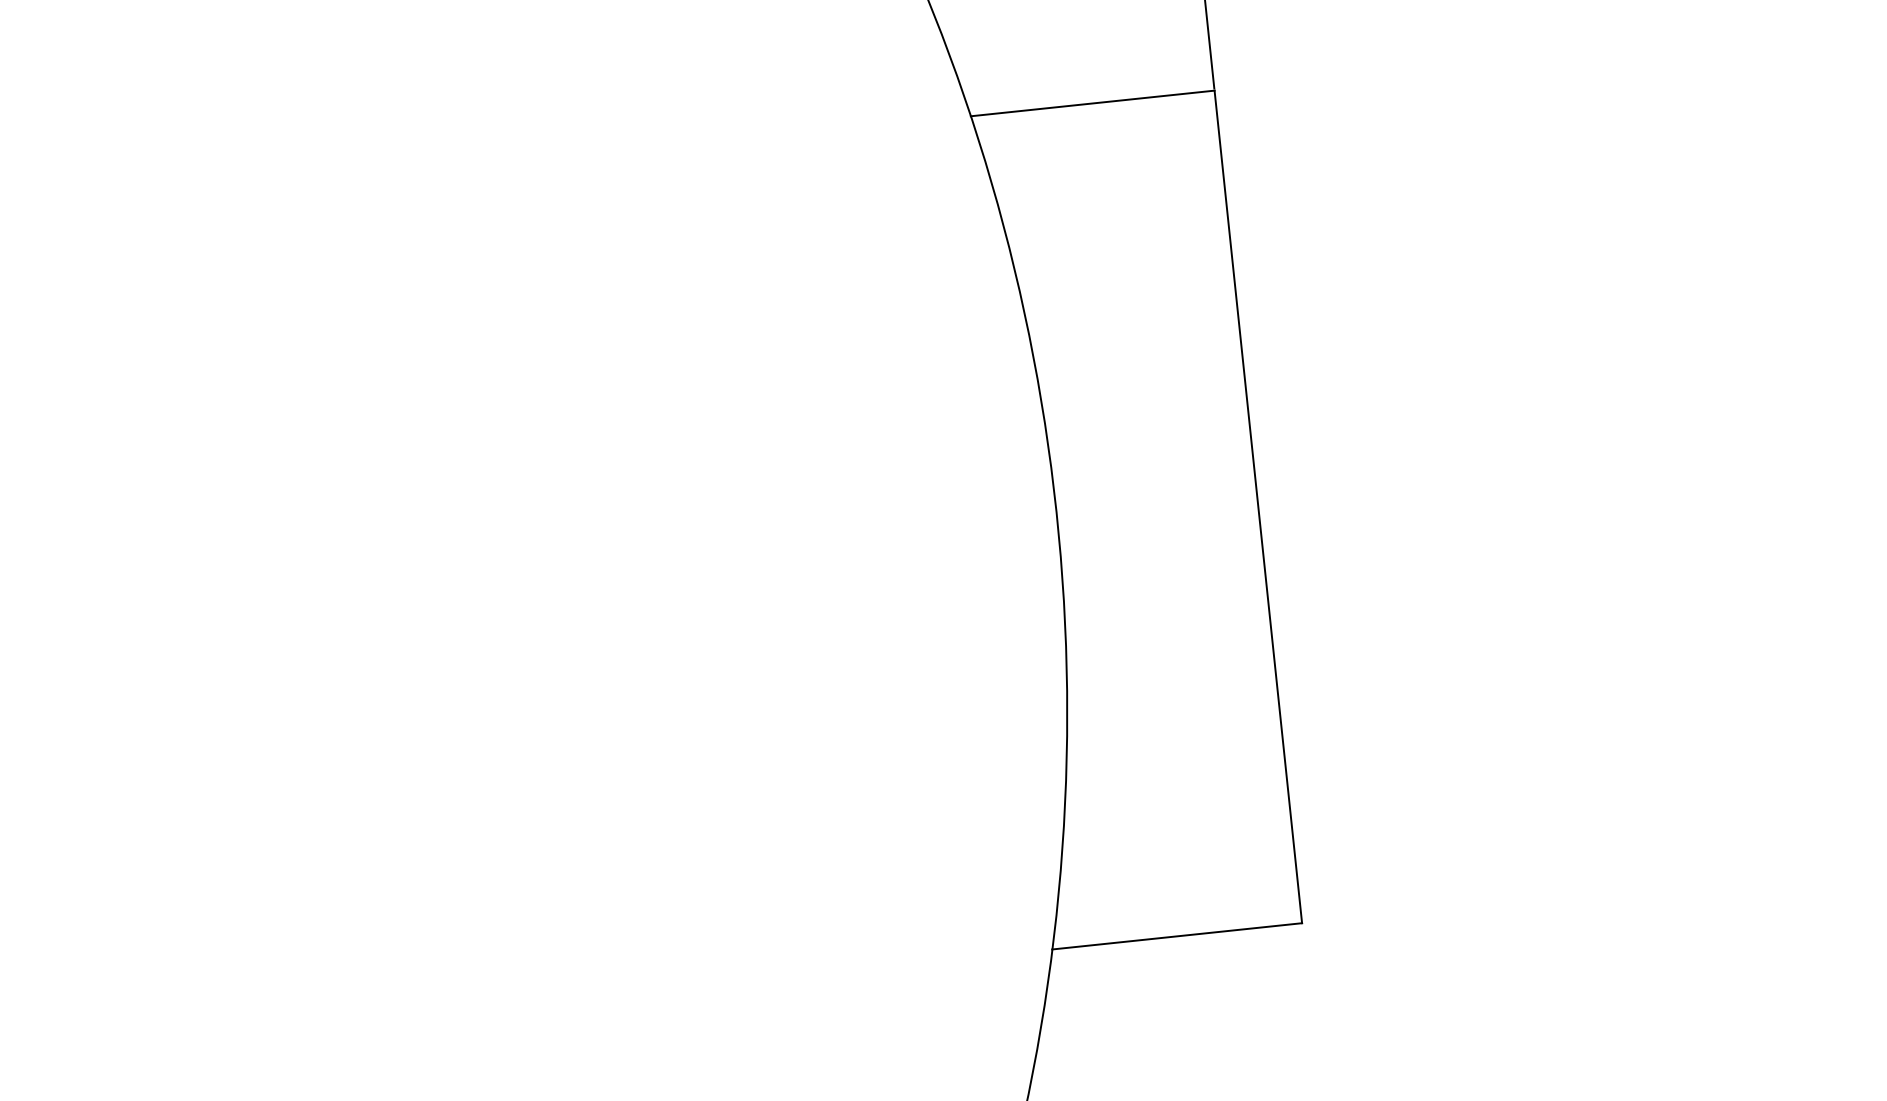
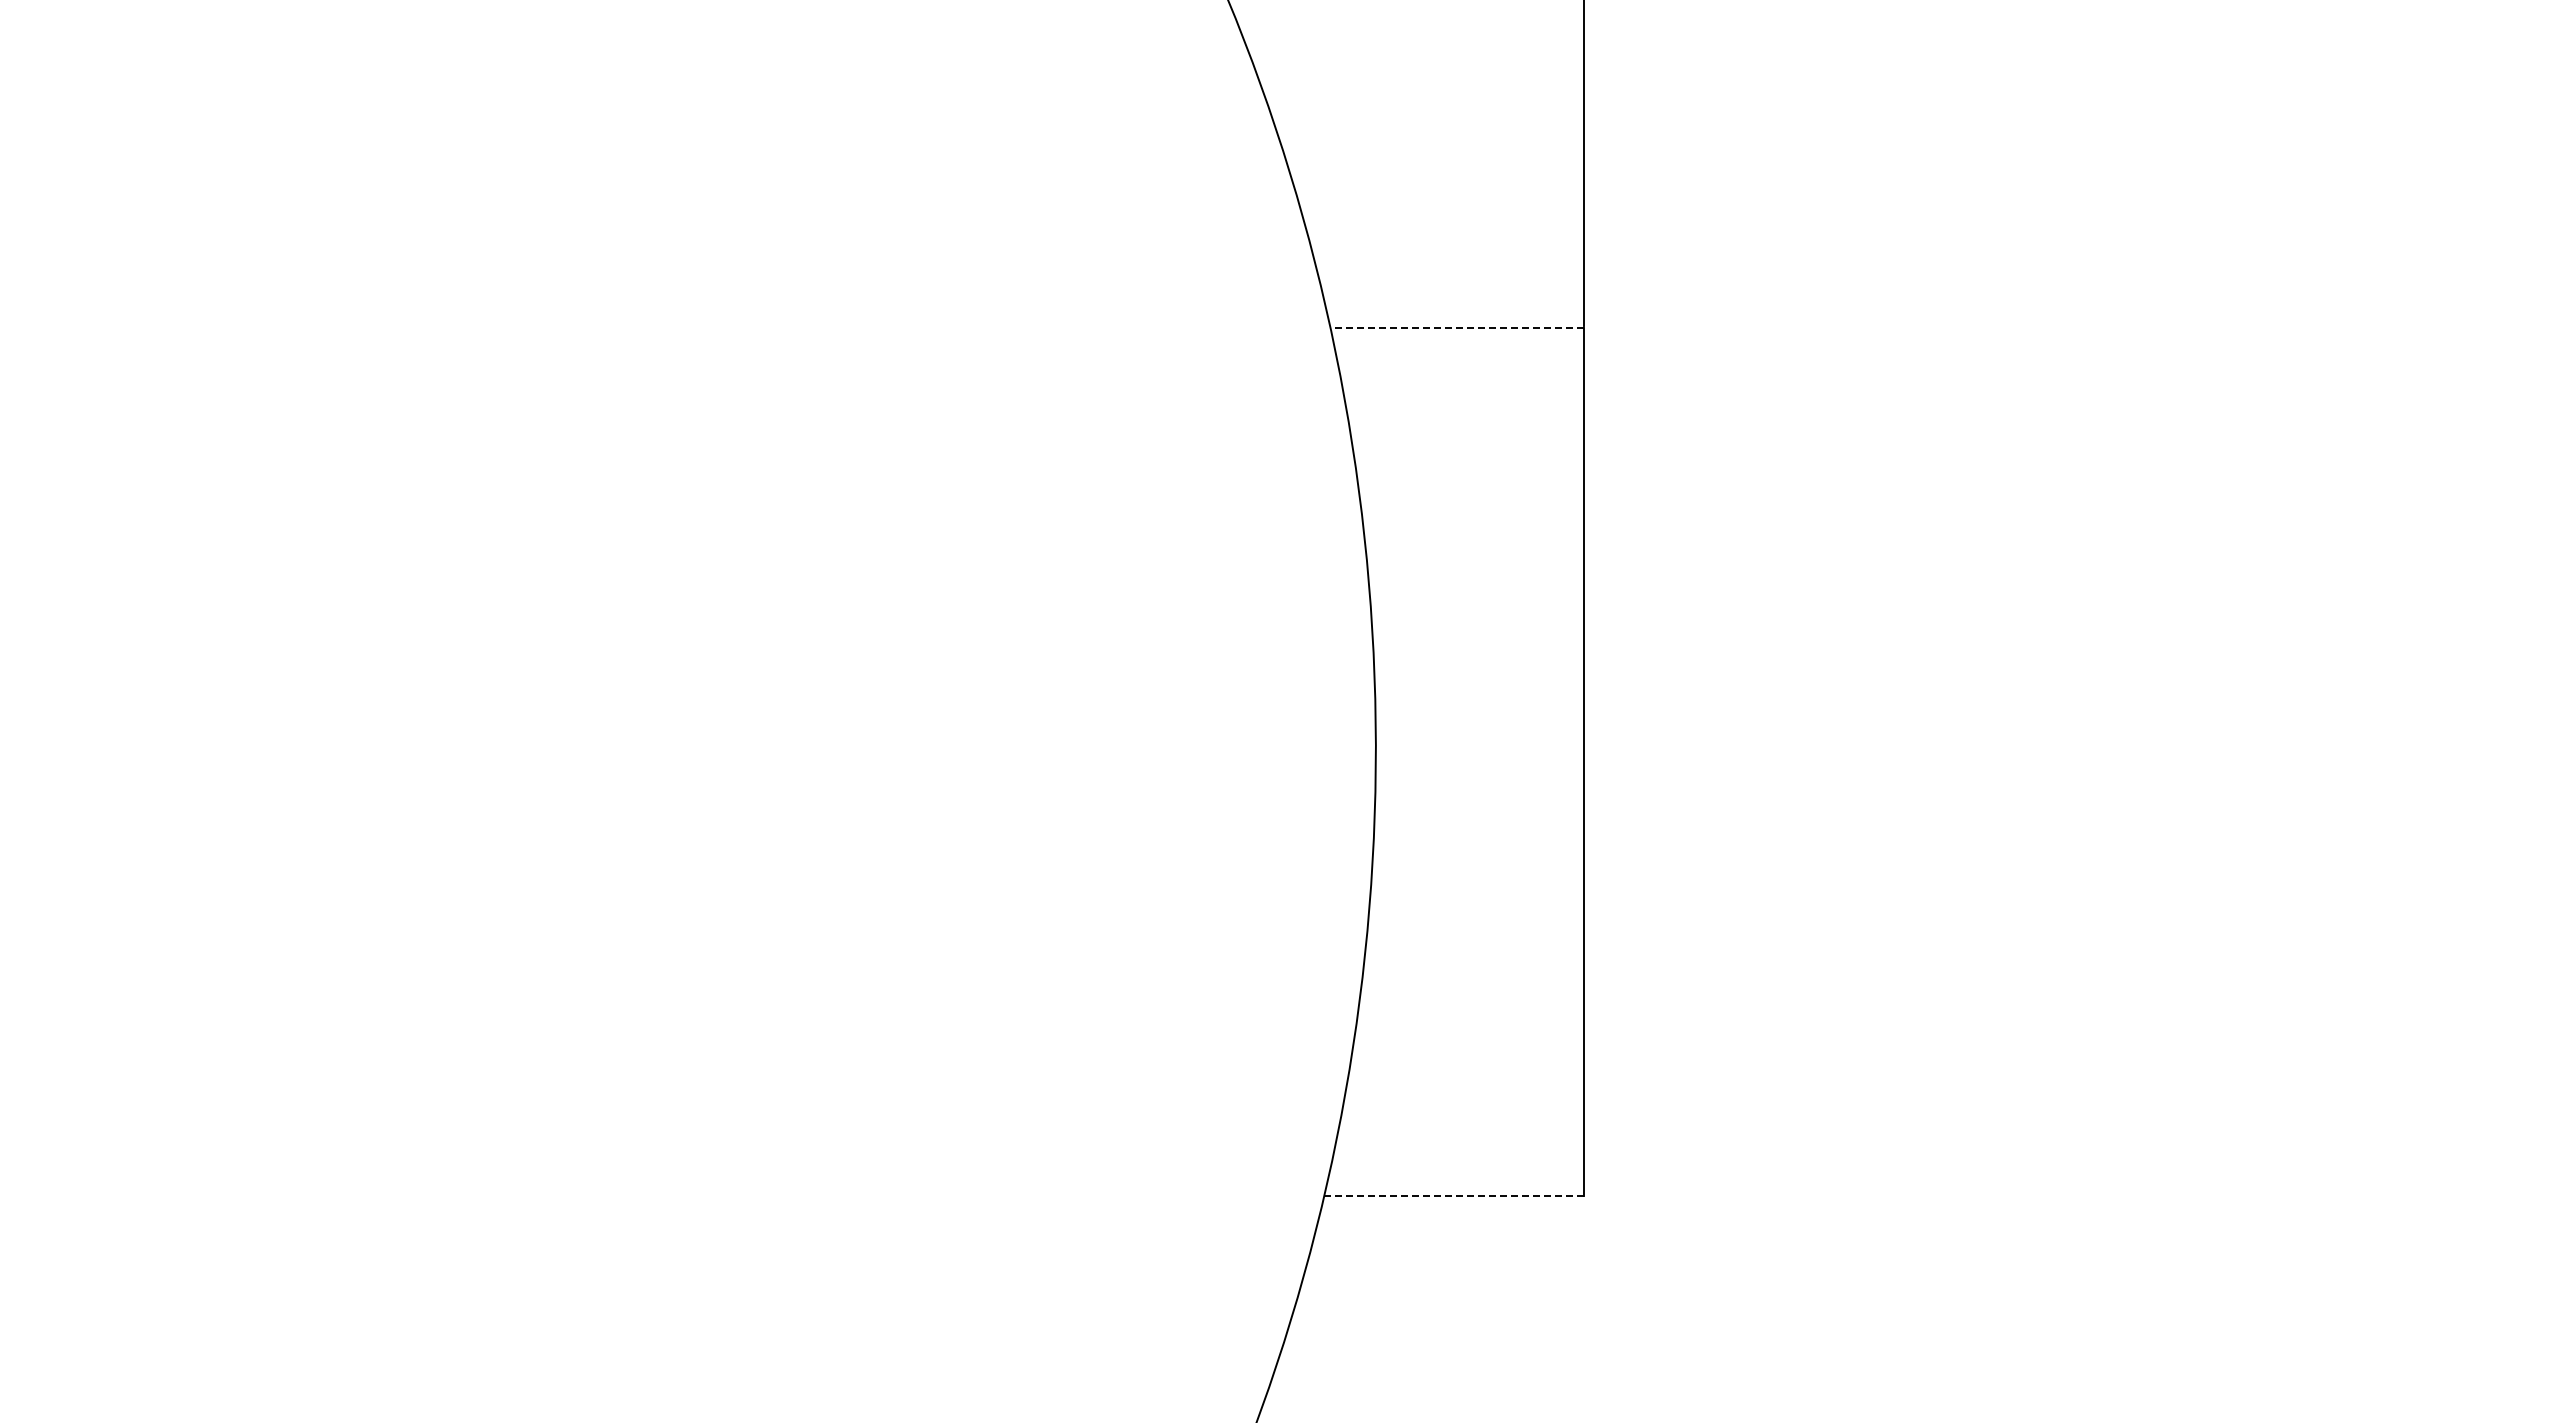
line: (1091, 103) -> (1456, 328), solid -> dashed
line: (1177, 936) -> (1454, 1195), solid -> dashed

